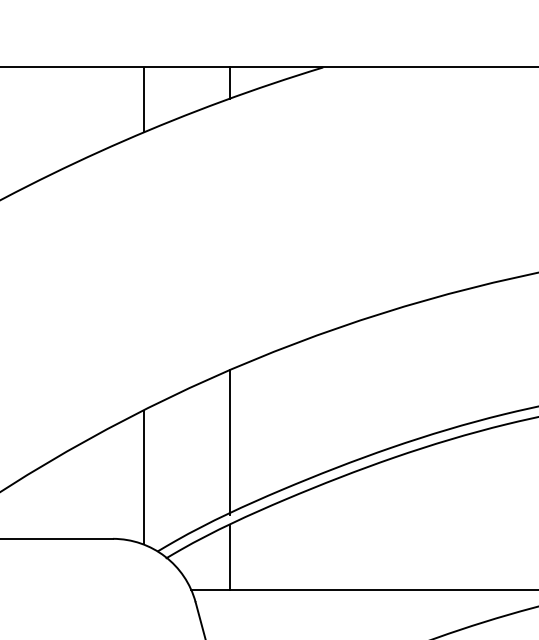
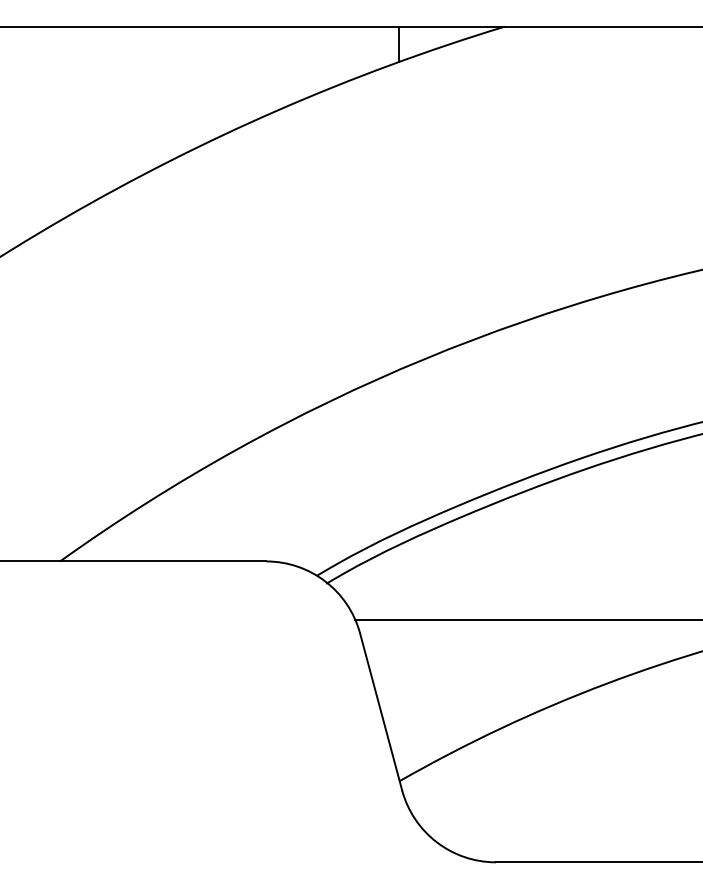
line: (143, 99) -> (301, 63), removed
line: (230, 441) -> (399, 451), removed
line: (143, 477) -> (301, 491), removed
line: (230, 558) -> (399, 583), removed

